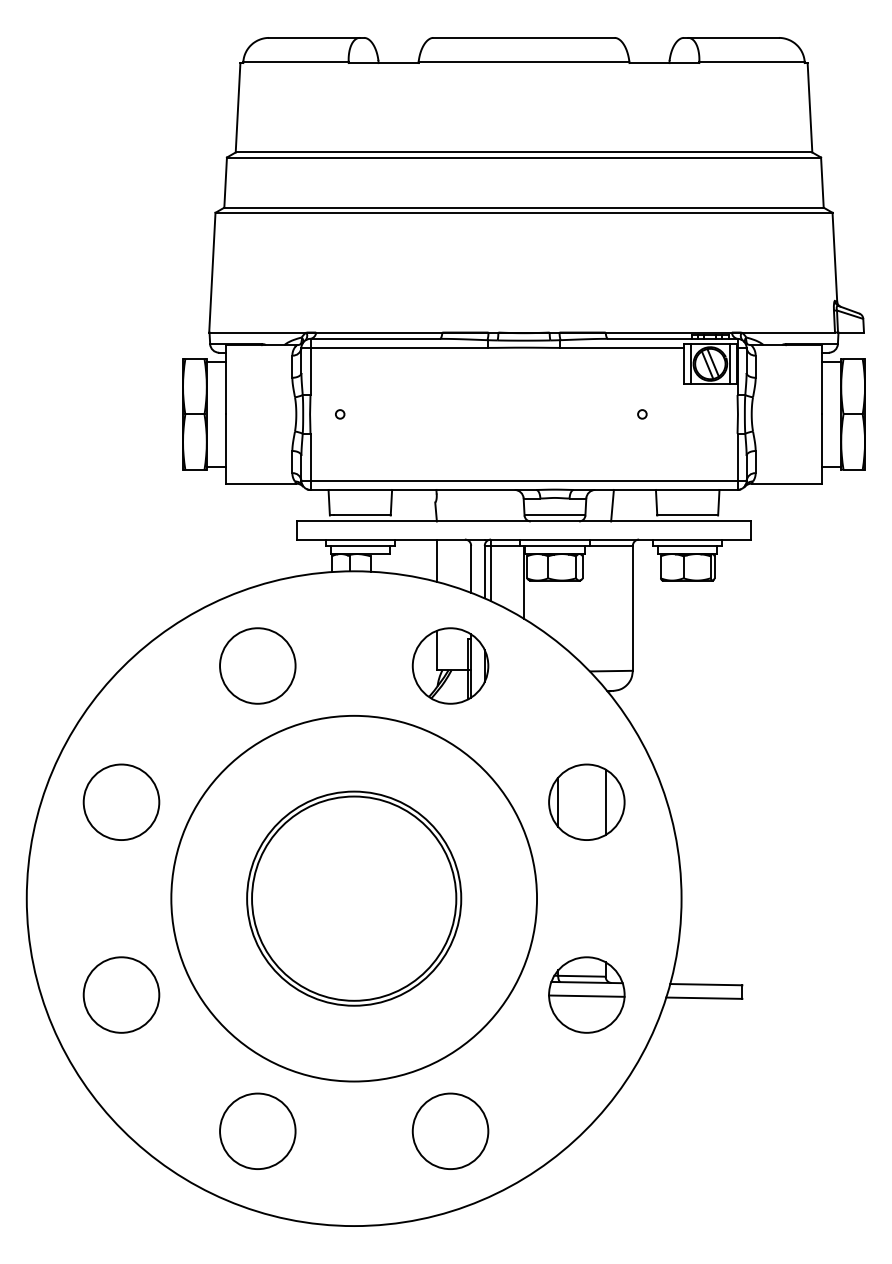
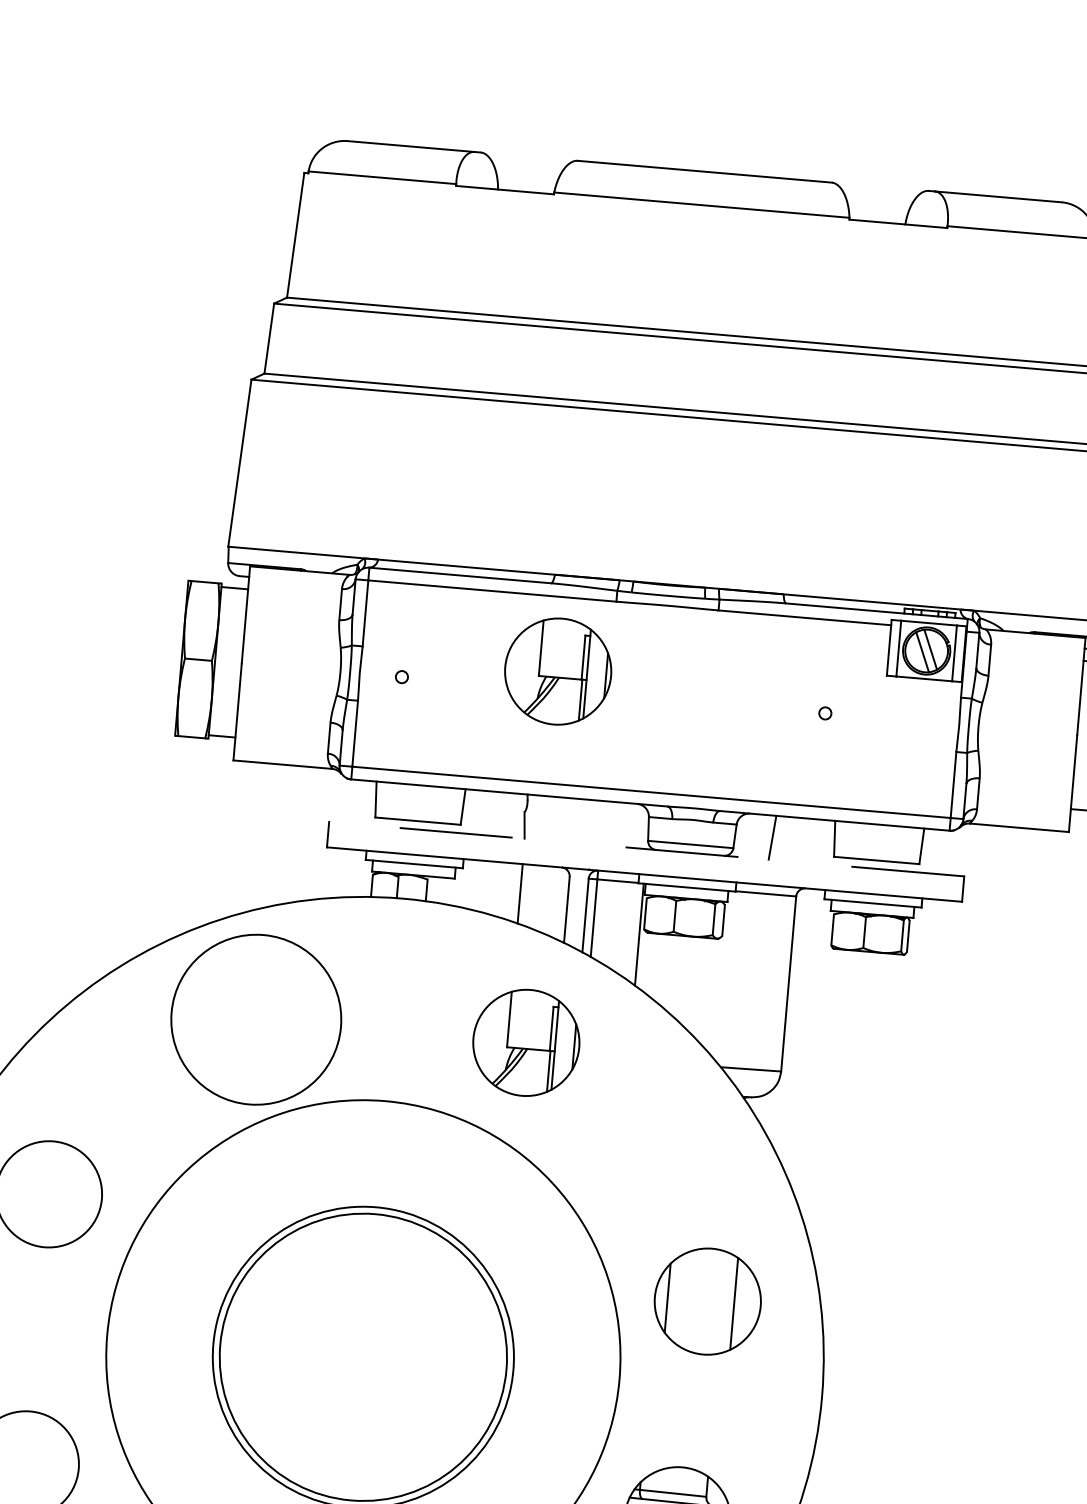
part: (450, 400) -> (558, 670), added
line: (524, 521) -> (647, 849), solid -> dashed
circle: (257, 665) -> (255, 1018), size x1.6
part: (586, 801) -> (707, 1300), moved

